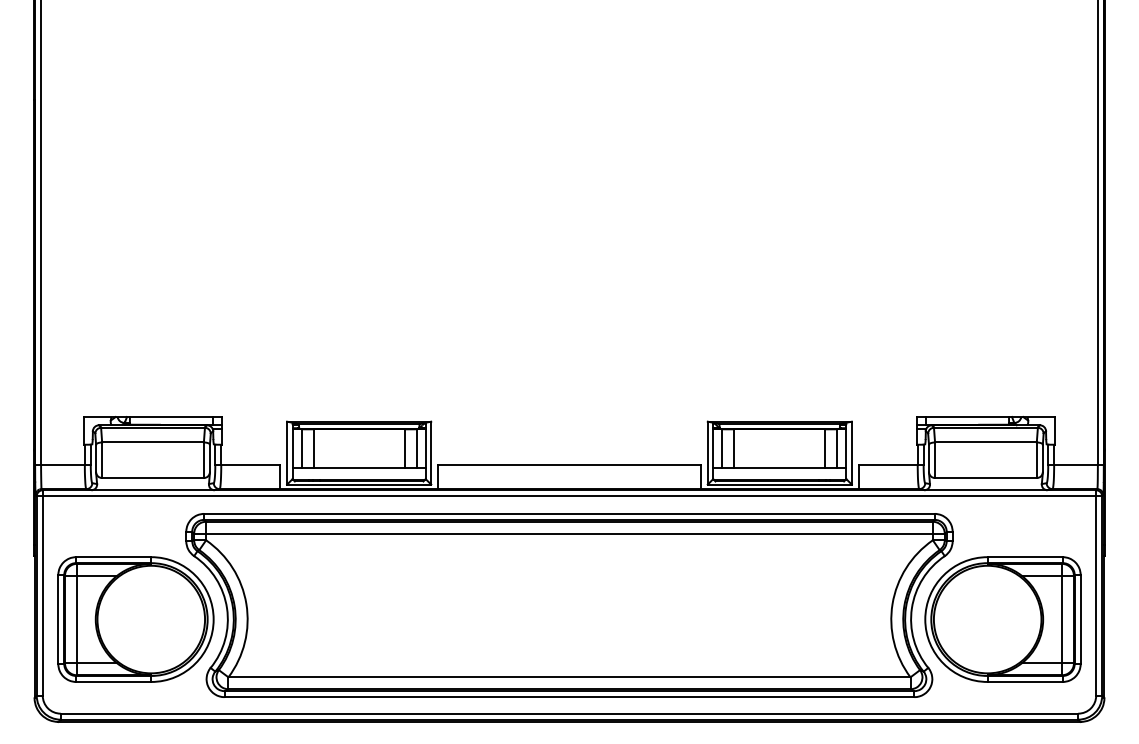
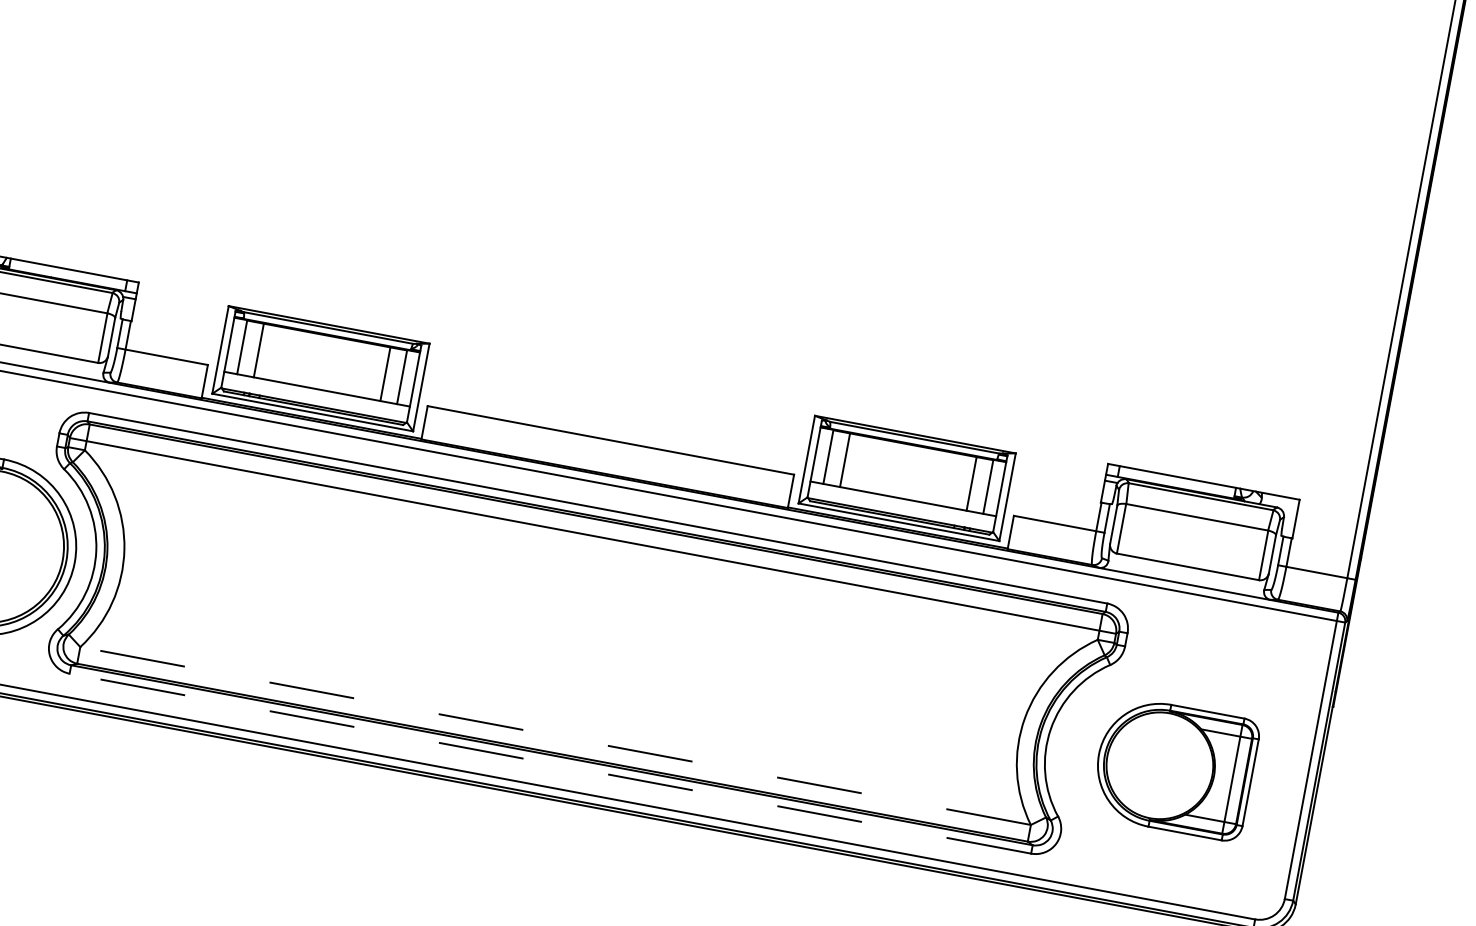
part: (1002, 619) -> (1174, 768), size x0.7
line: (569, 677) -> (555, 736), solid -> dashed
line: (569, 697) -> (550, 764), solid -> dashed

